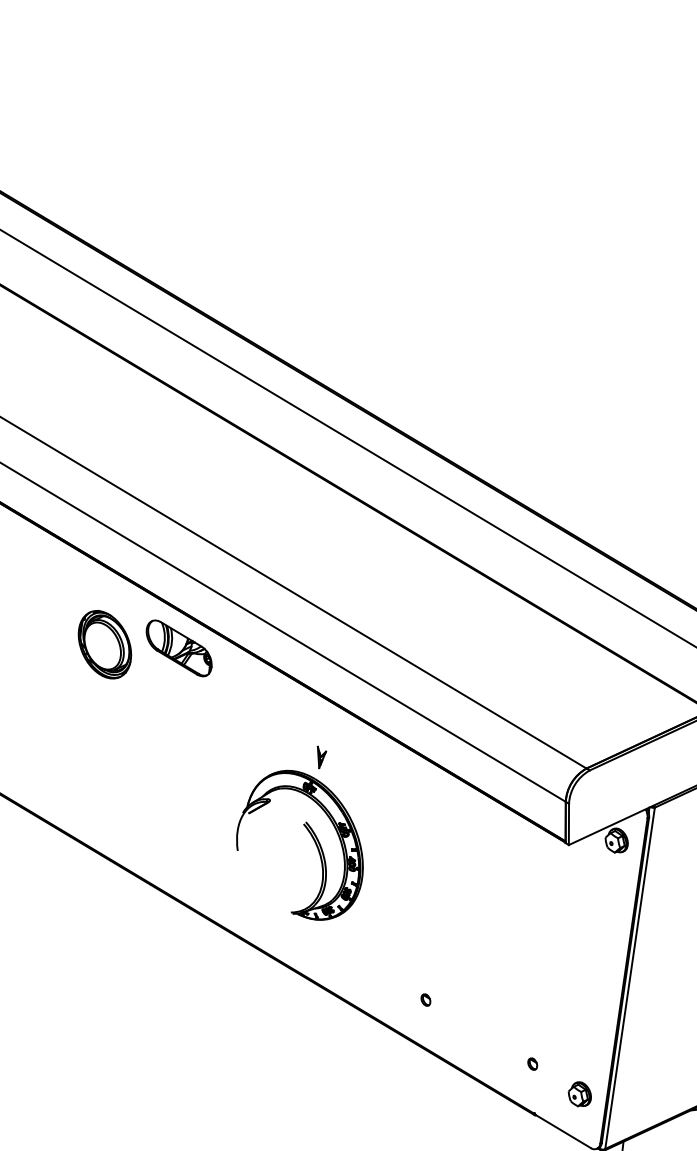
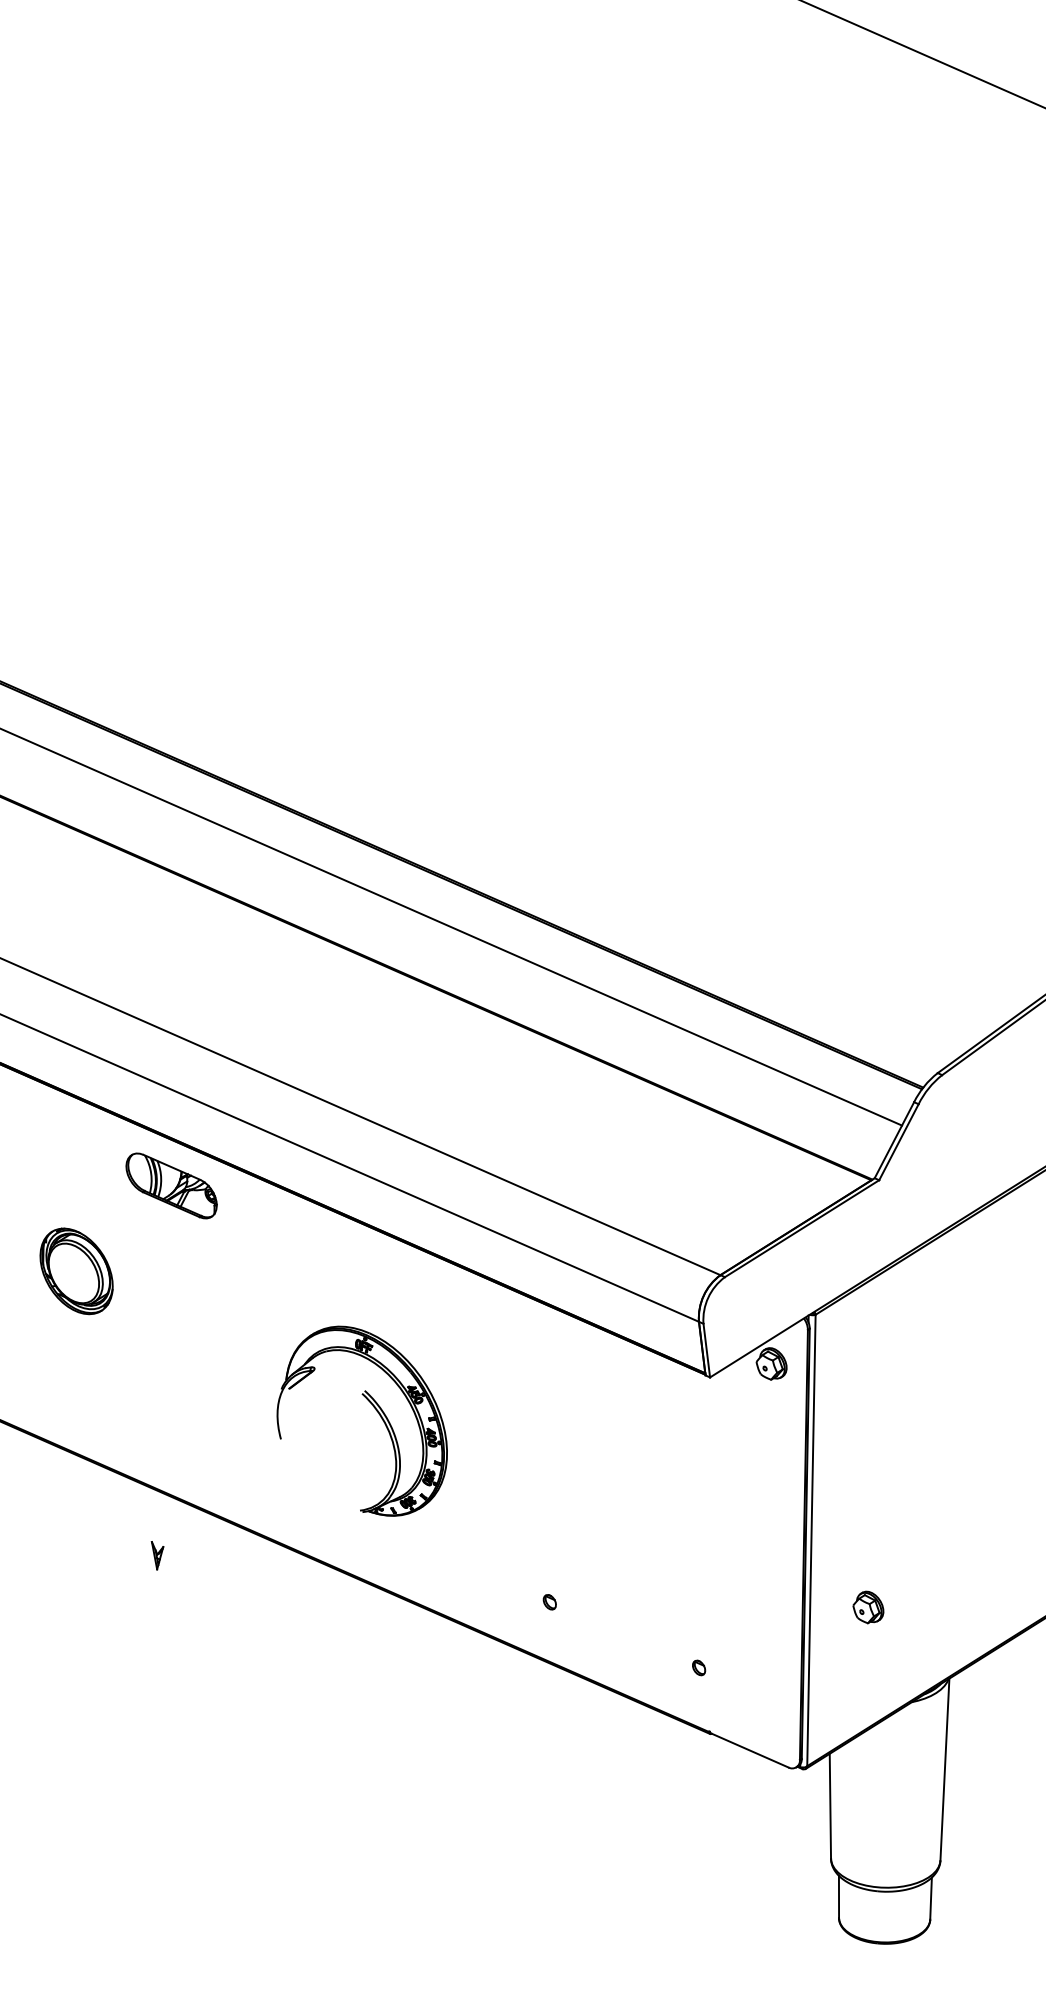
part: (104, 644) -> (76, 1271), moved
part: (320, 757) -> (157, 1555), moved
part: (580, 1094) -> (868, 1607), moved

